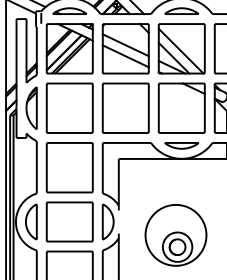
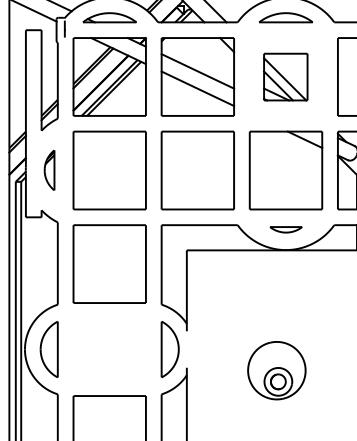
part: (181, 48) -> (285, 76), size x0.6
part: (31, 107) -> (49, 169), size x0.6
part: (181, 145) -> (285, 229), size x0.6
part: (69, 221) -> (109, 348), removed
part: (175, 235) -> (276, 370), size x0.6

